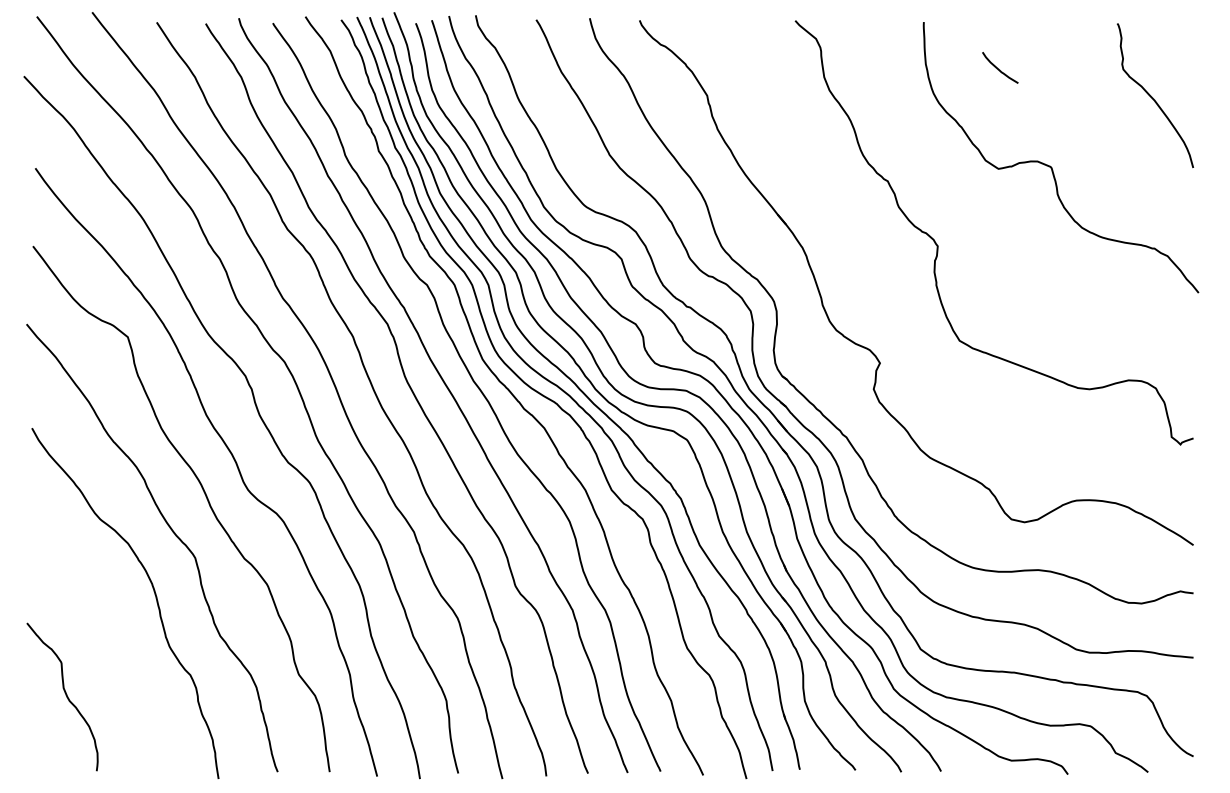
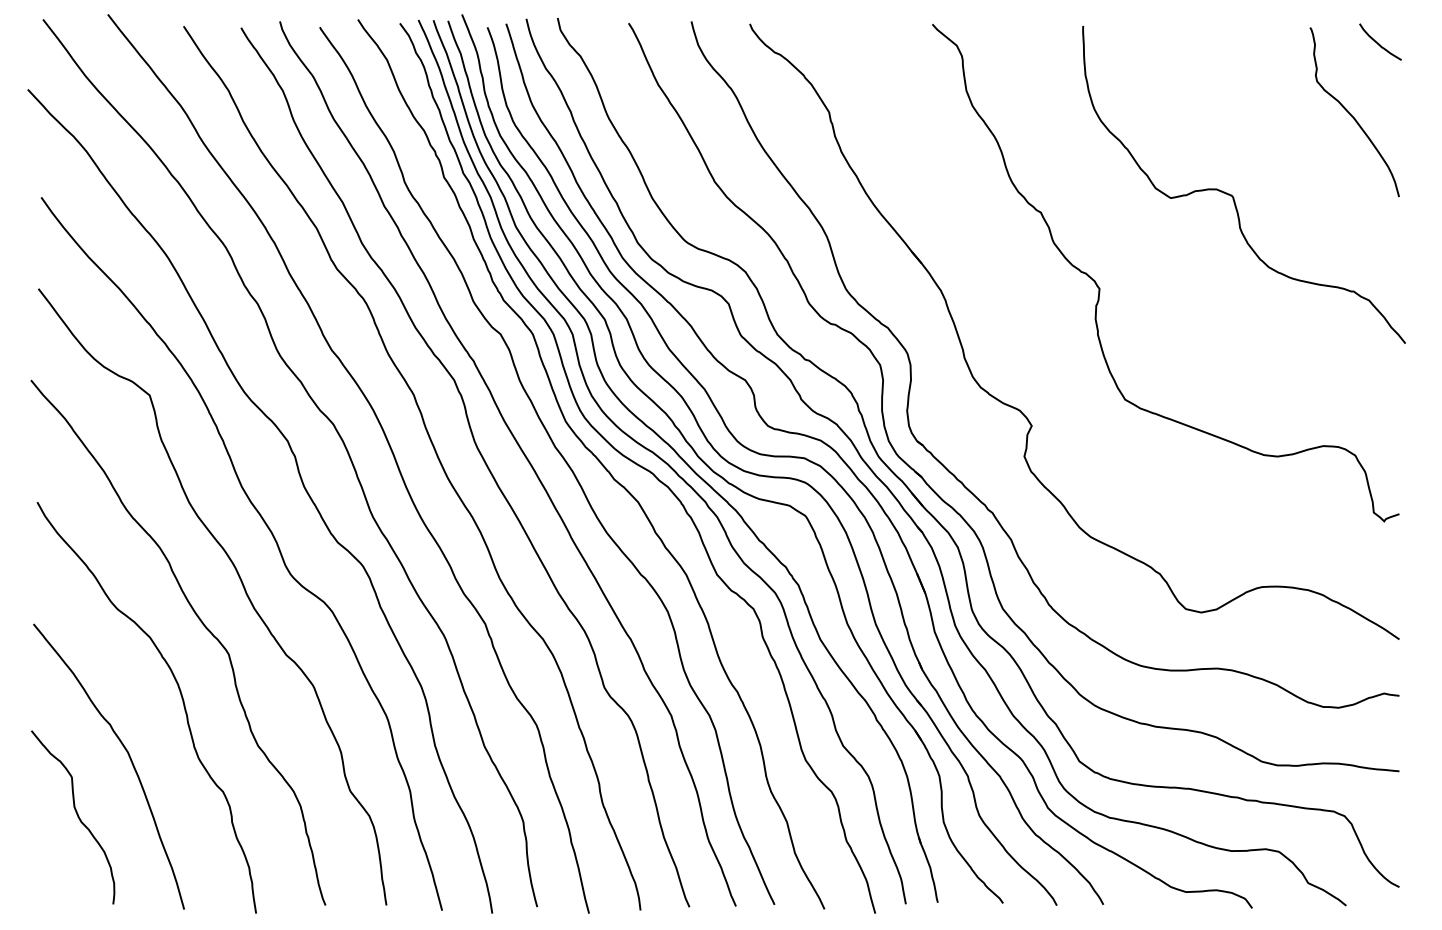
curve: (998, 68) -> (1378, 42), moved
curve: (110, 647) -> (129, 759), added

